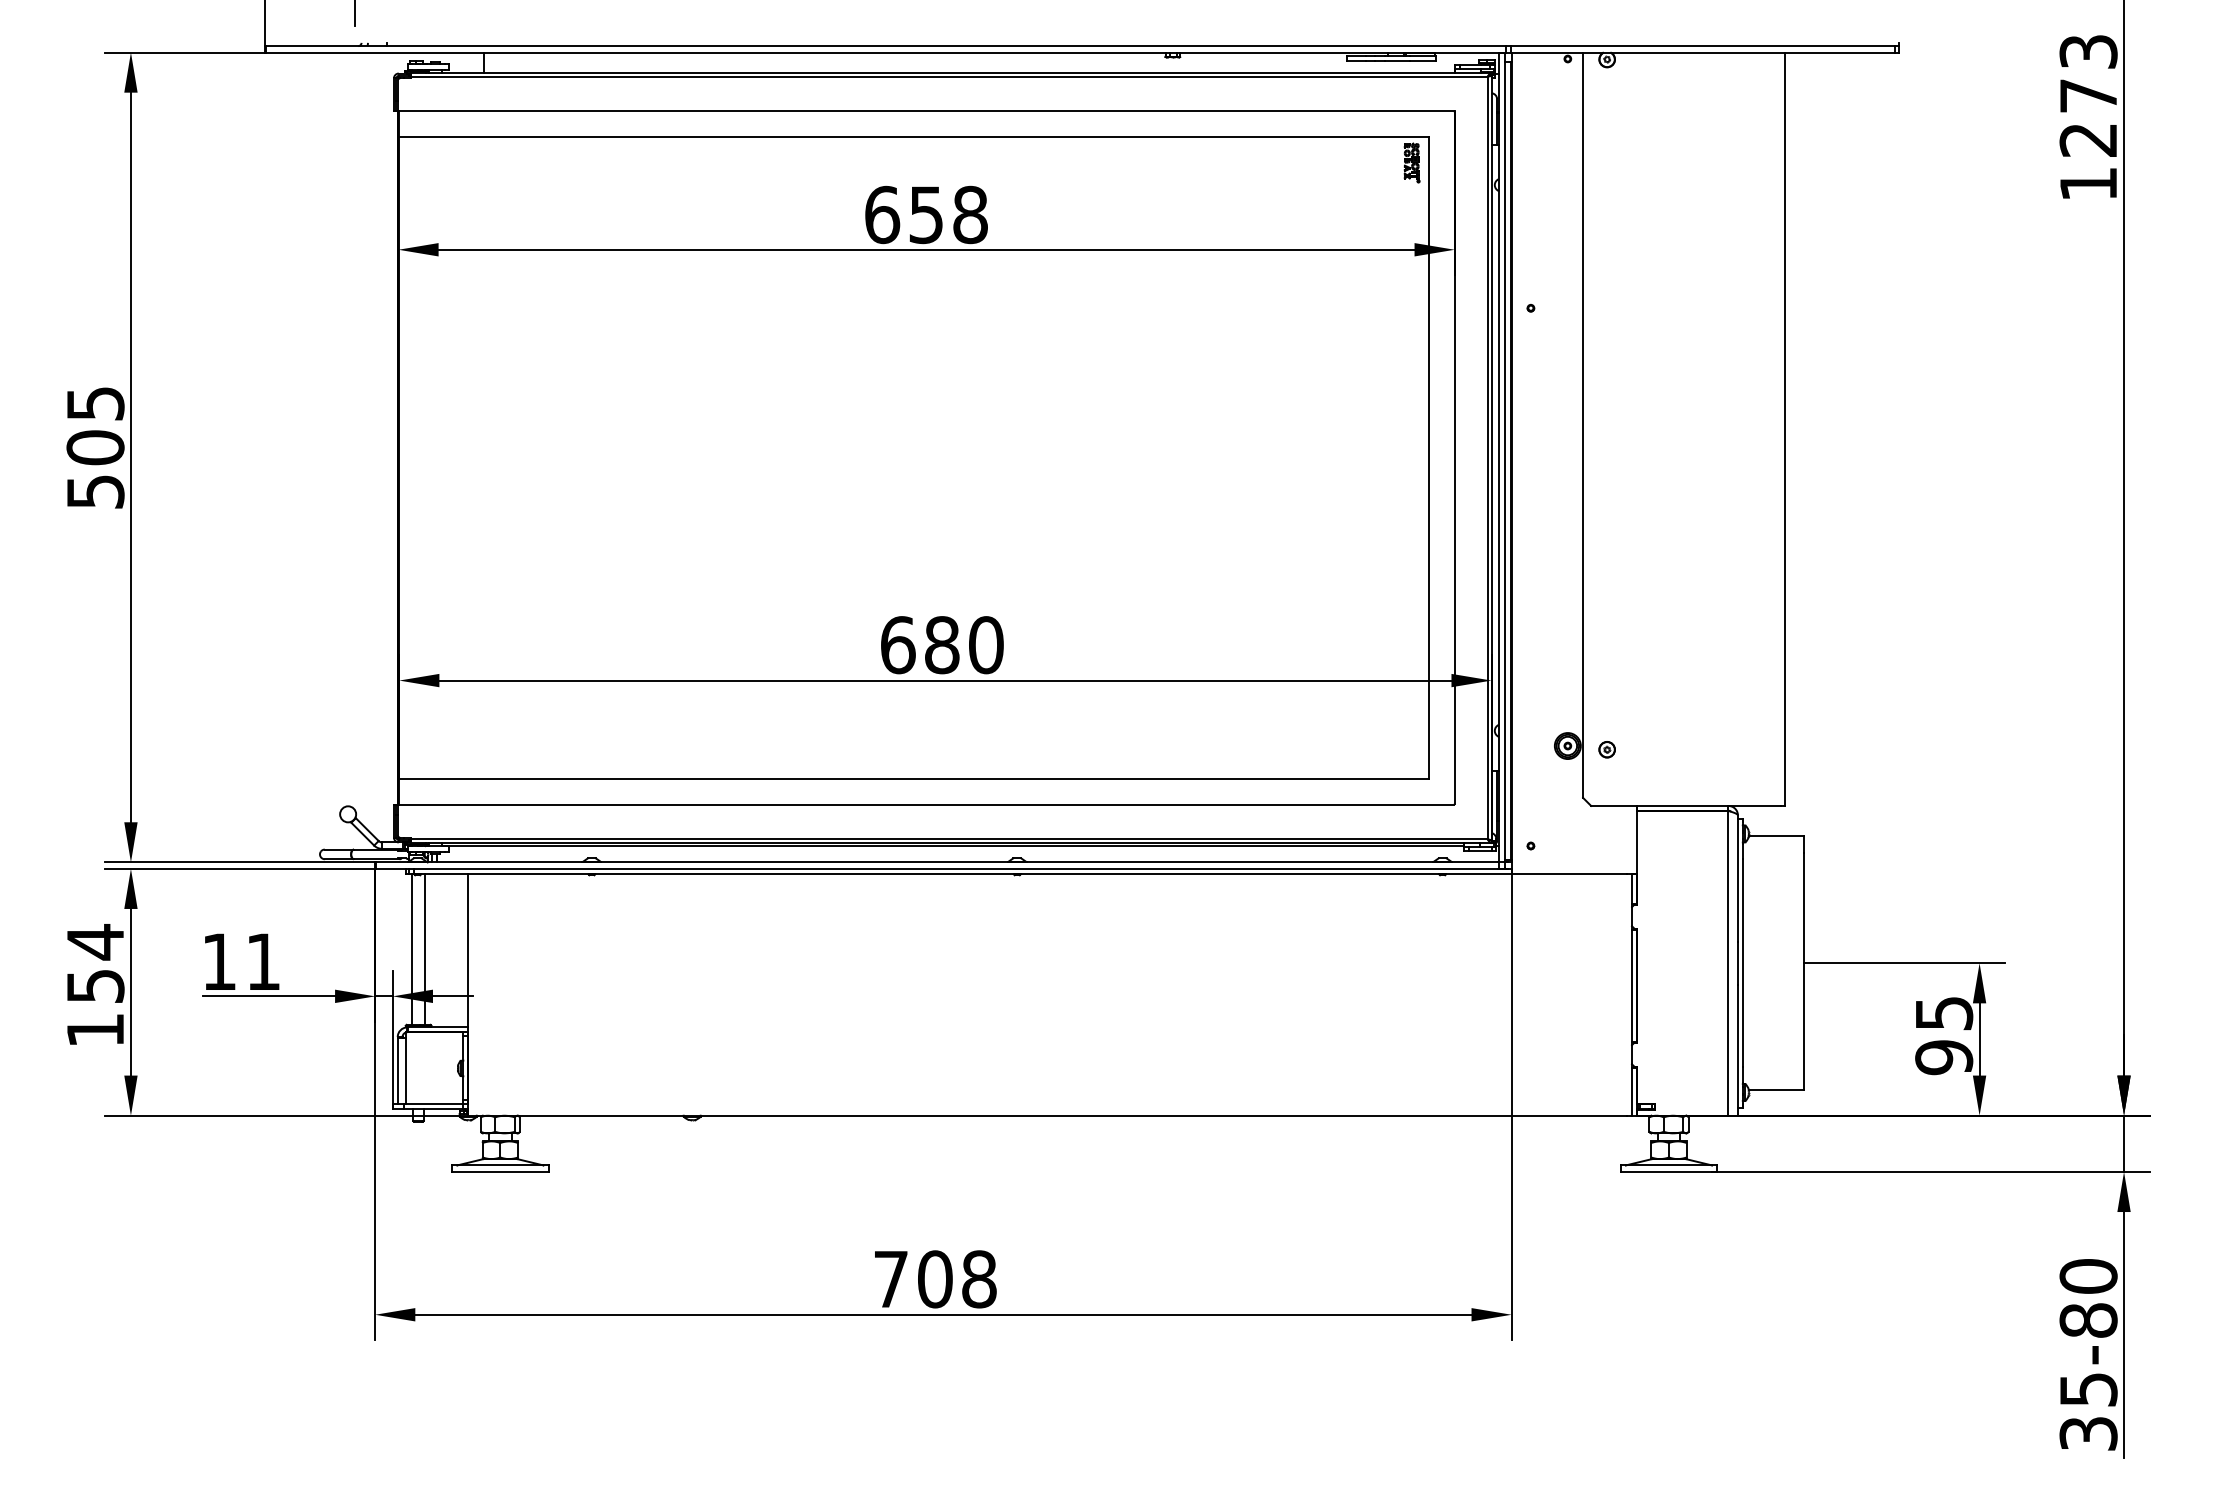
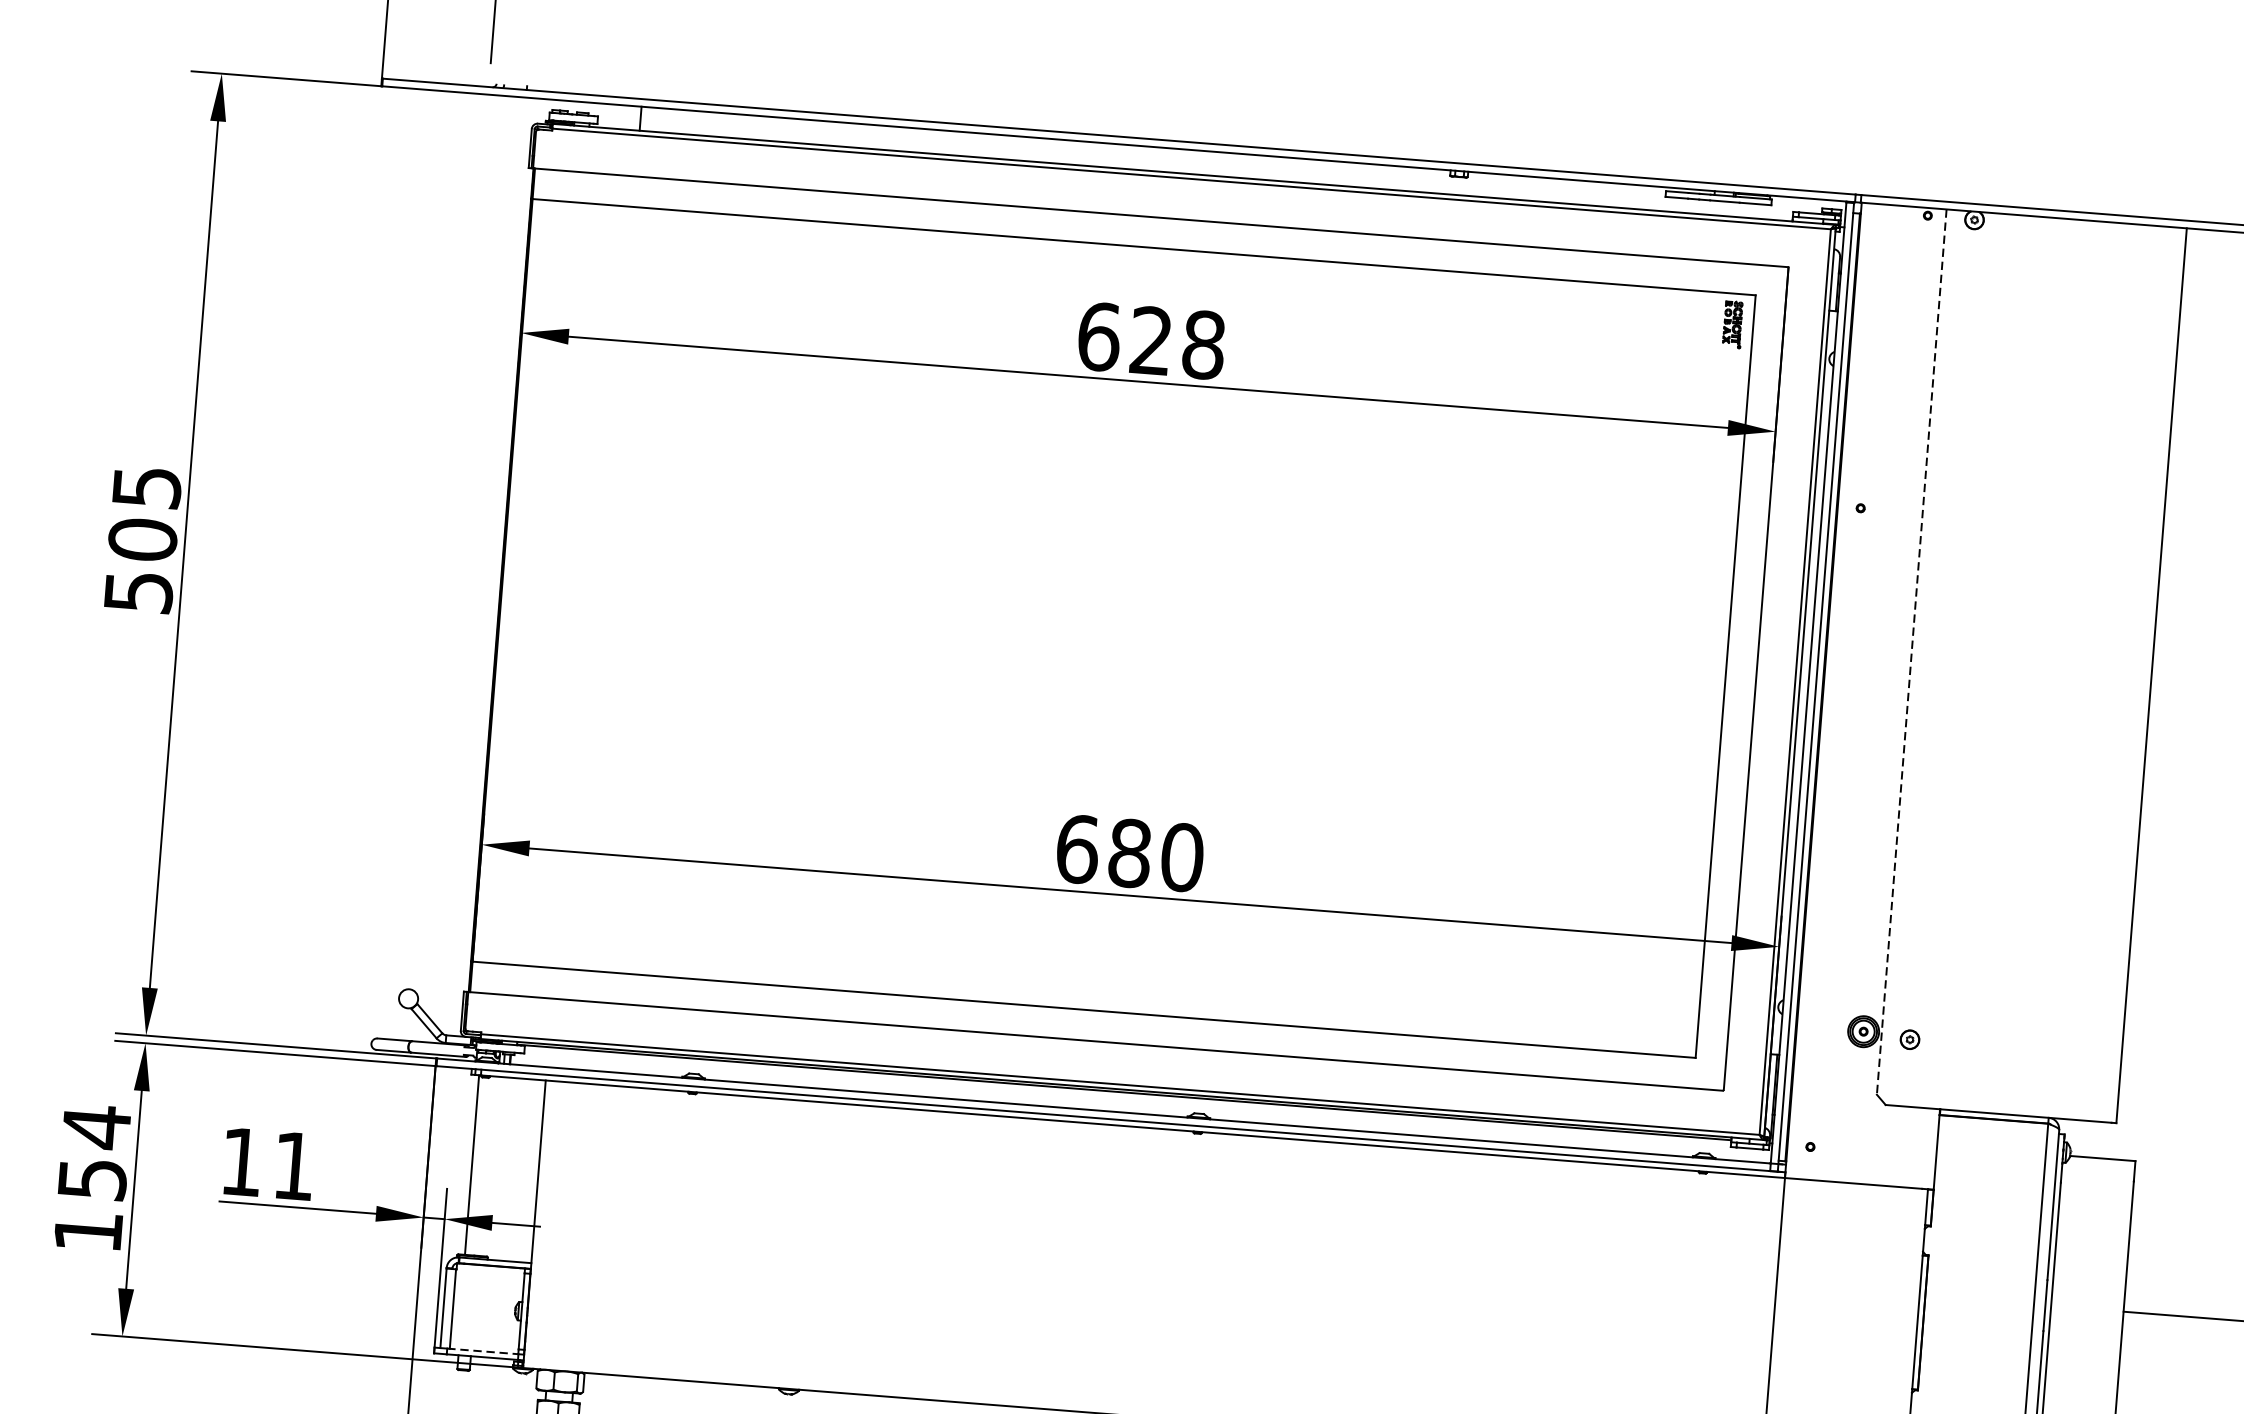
text: (925, 214) -> (1150, 340), 658 -> 628
line: (1583, 425) -> (1912, 652), solid -> dashed
line: (425, 948) -> (487, 1165), removed
line: (433, 1104) -> (482, 1351), solid -> dashed

